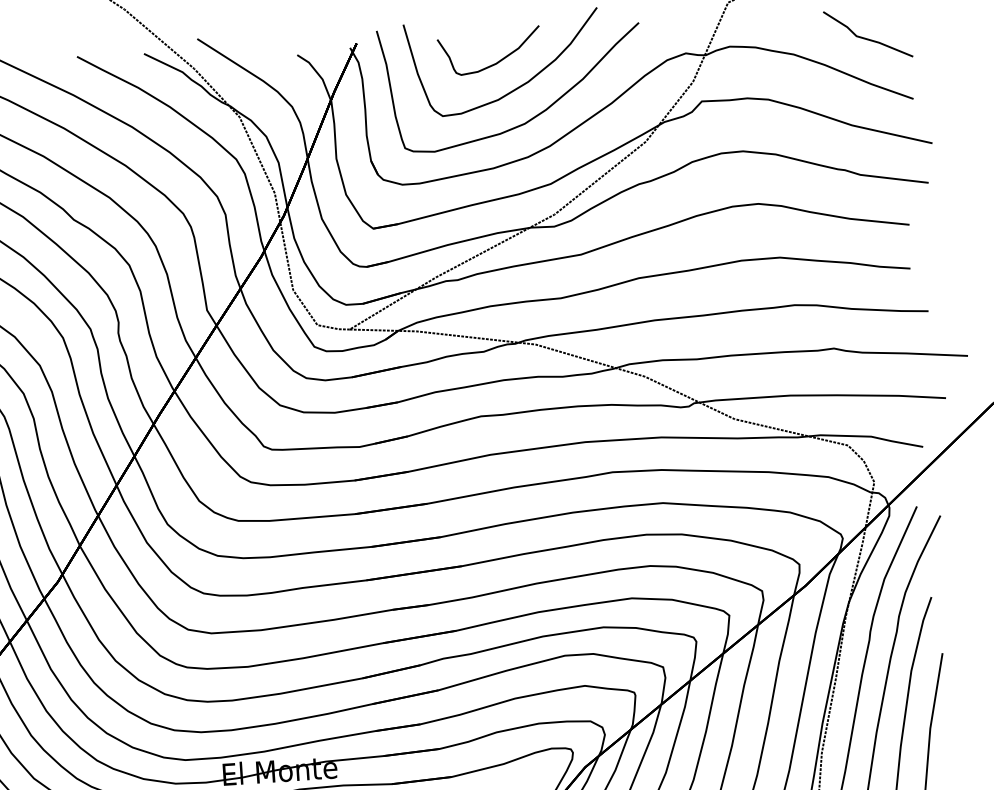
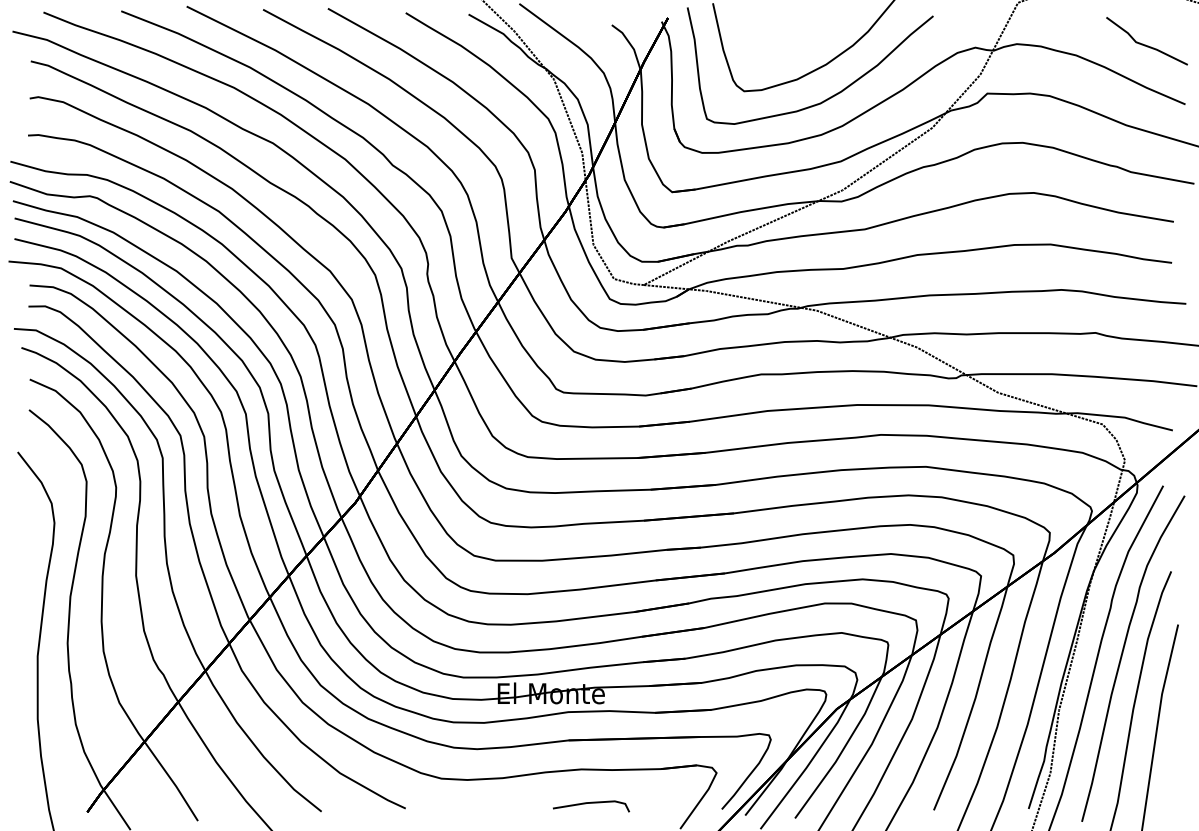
part: (497, 61) -> (798, 43), removed

